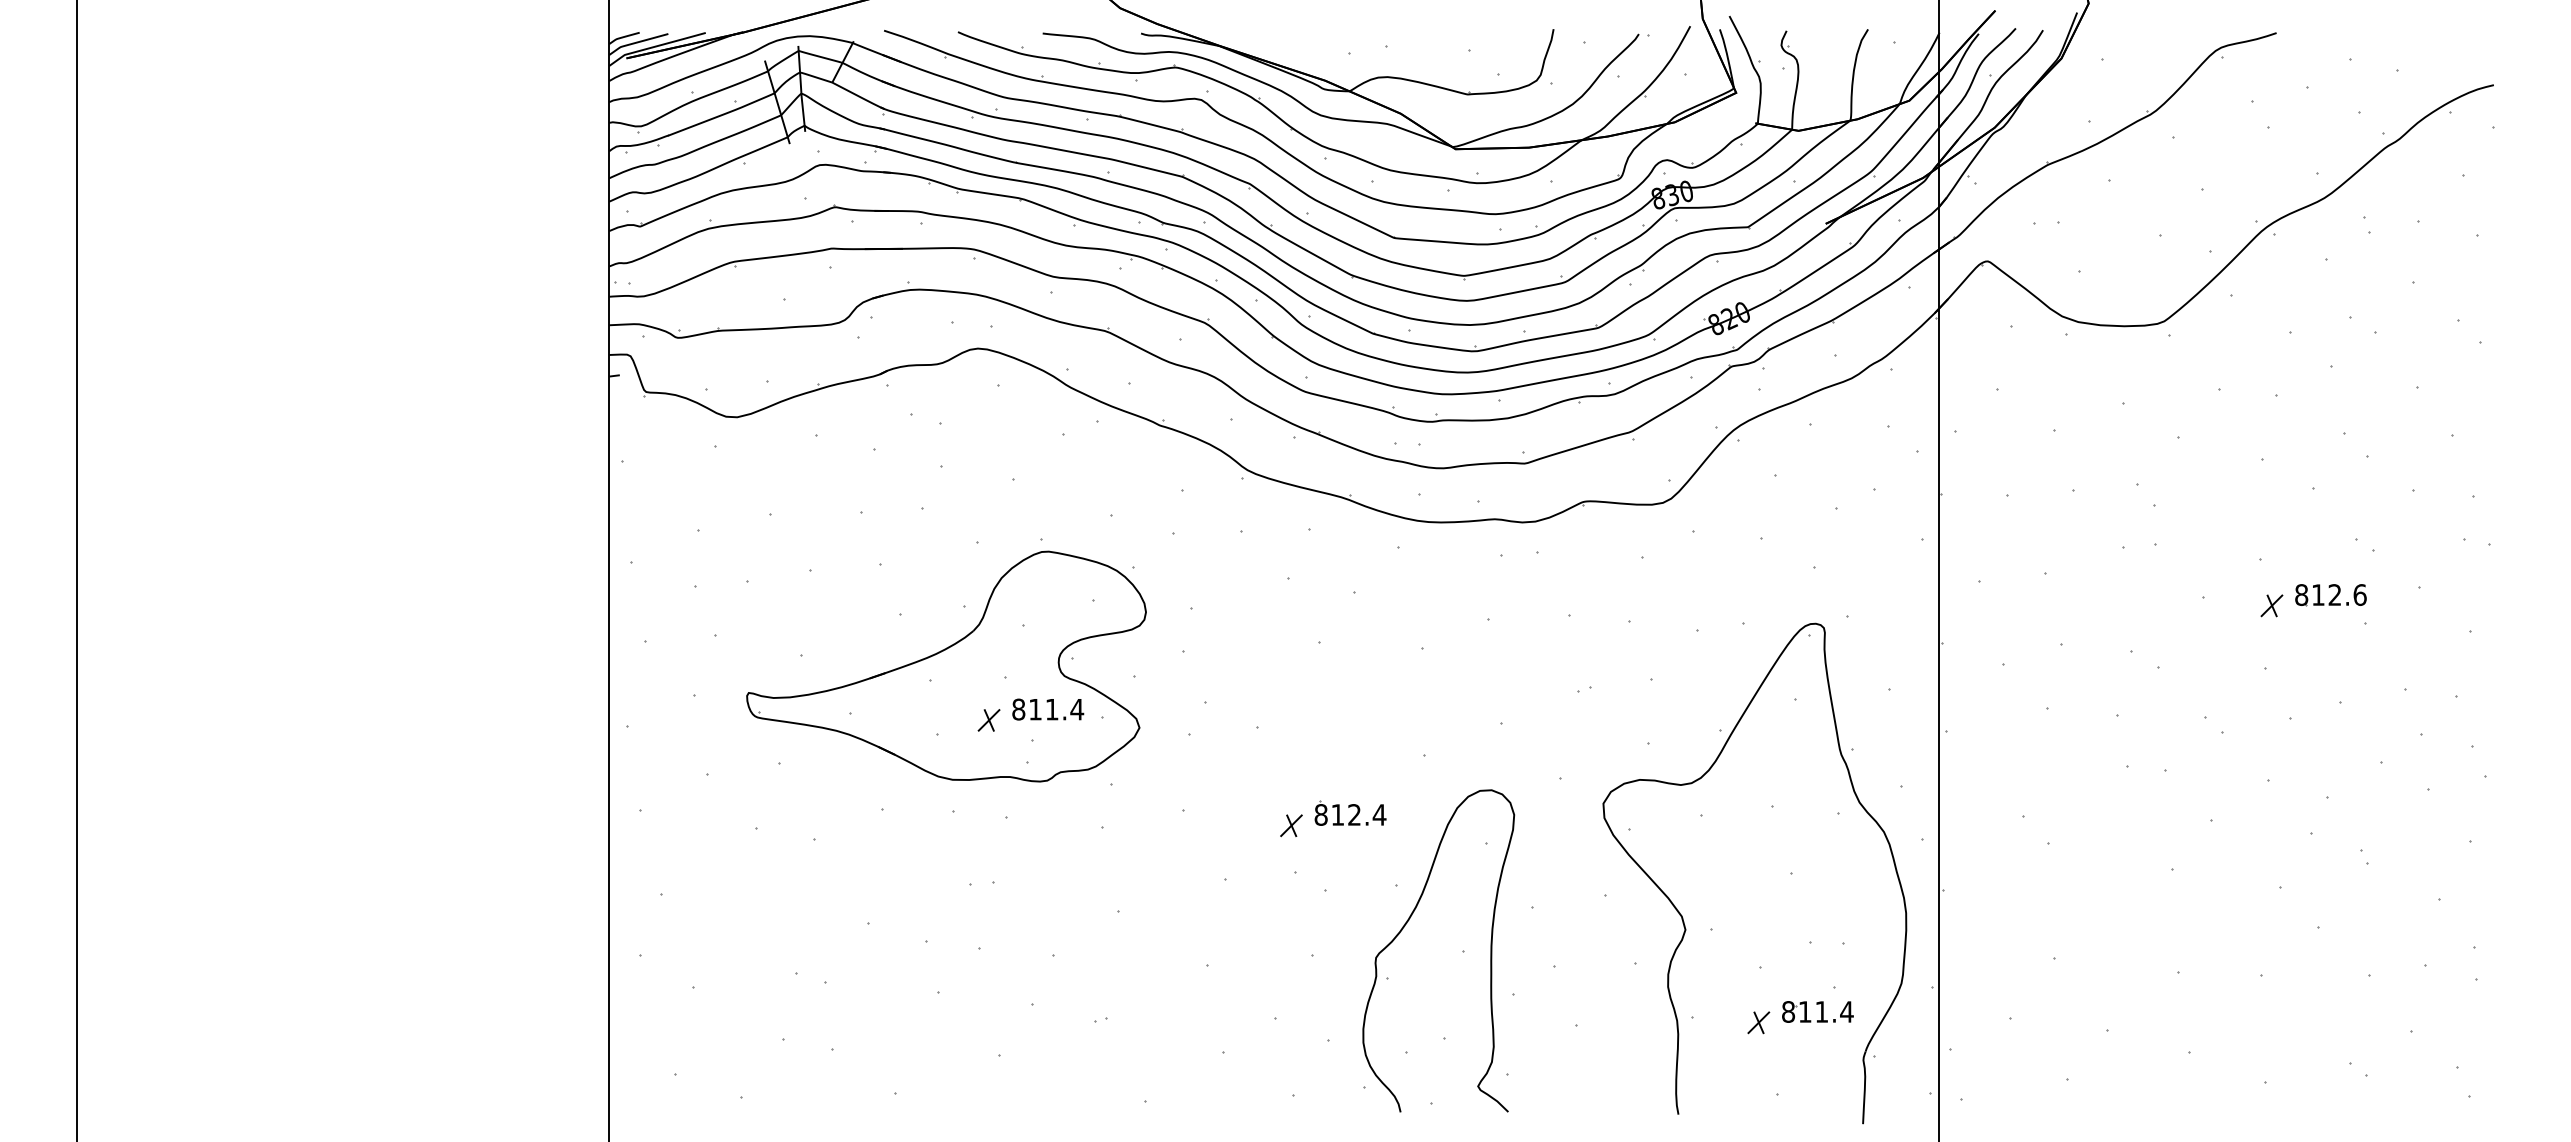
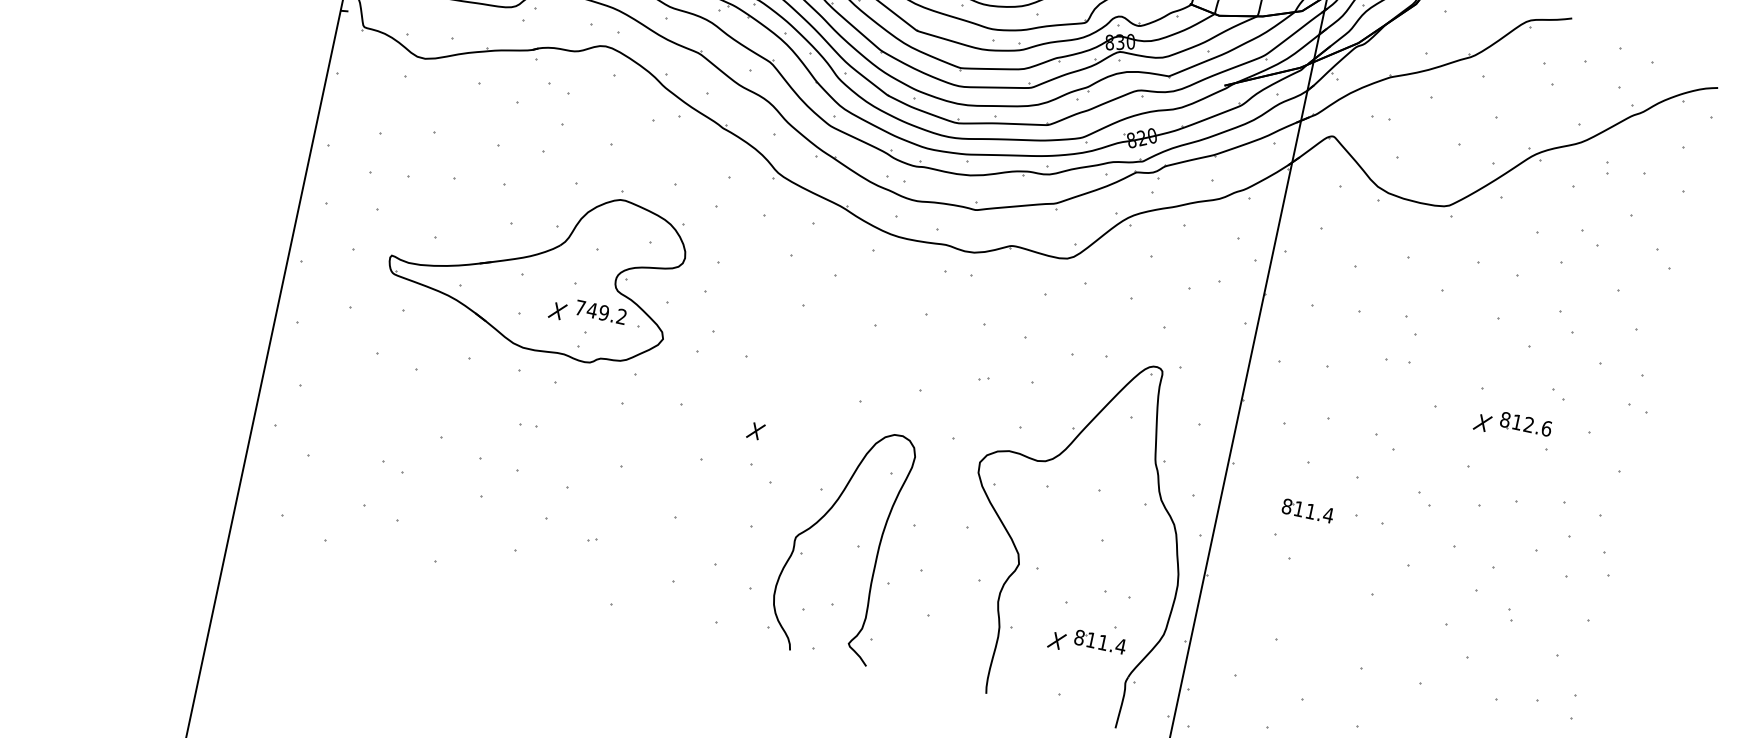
text: (1048, 709) -> (601, 312), 811.4 -> 749.2
part: (2060, 774) -> (1307, 510), added
part: (1350, 812) -> (799, 430), removed

